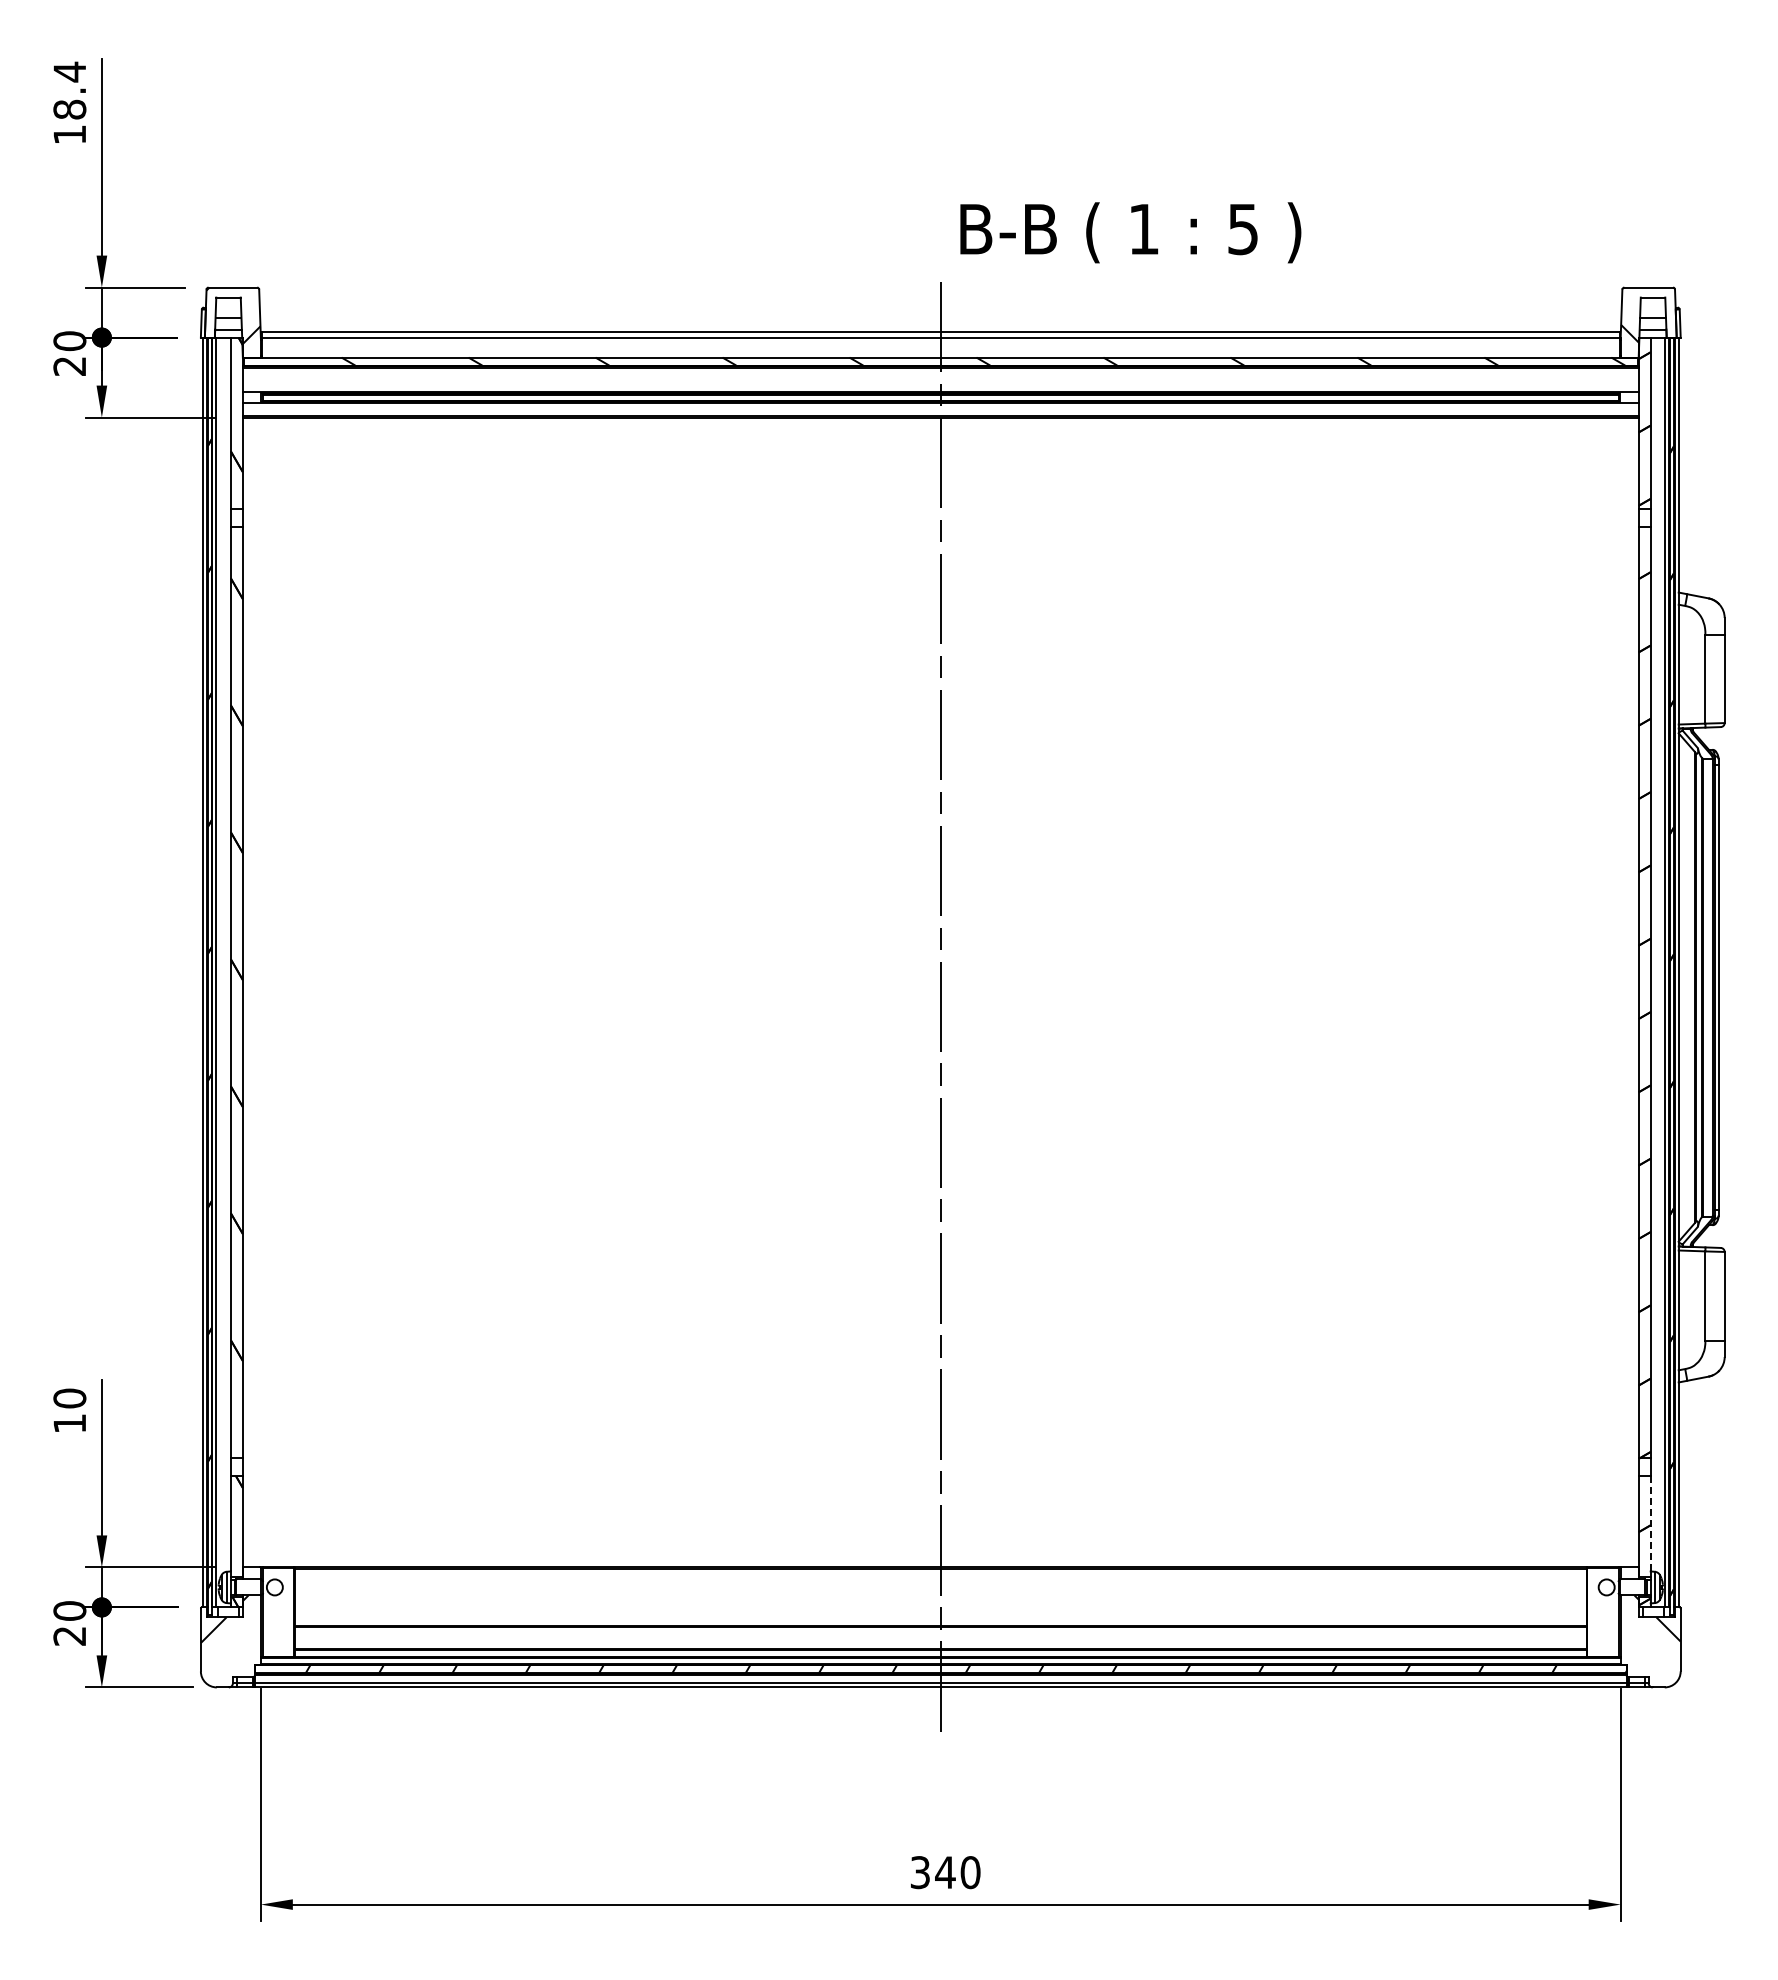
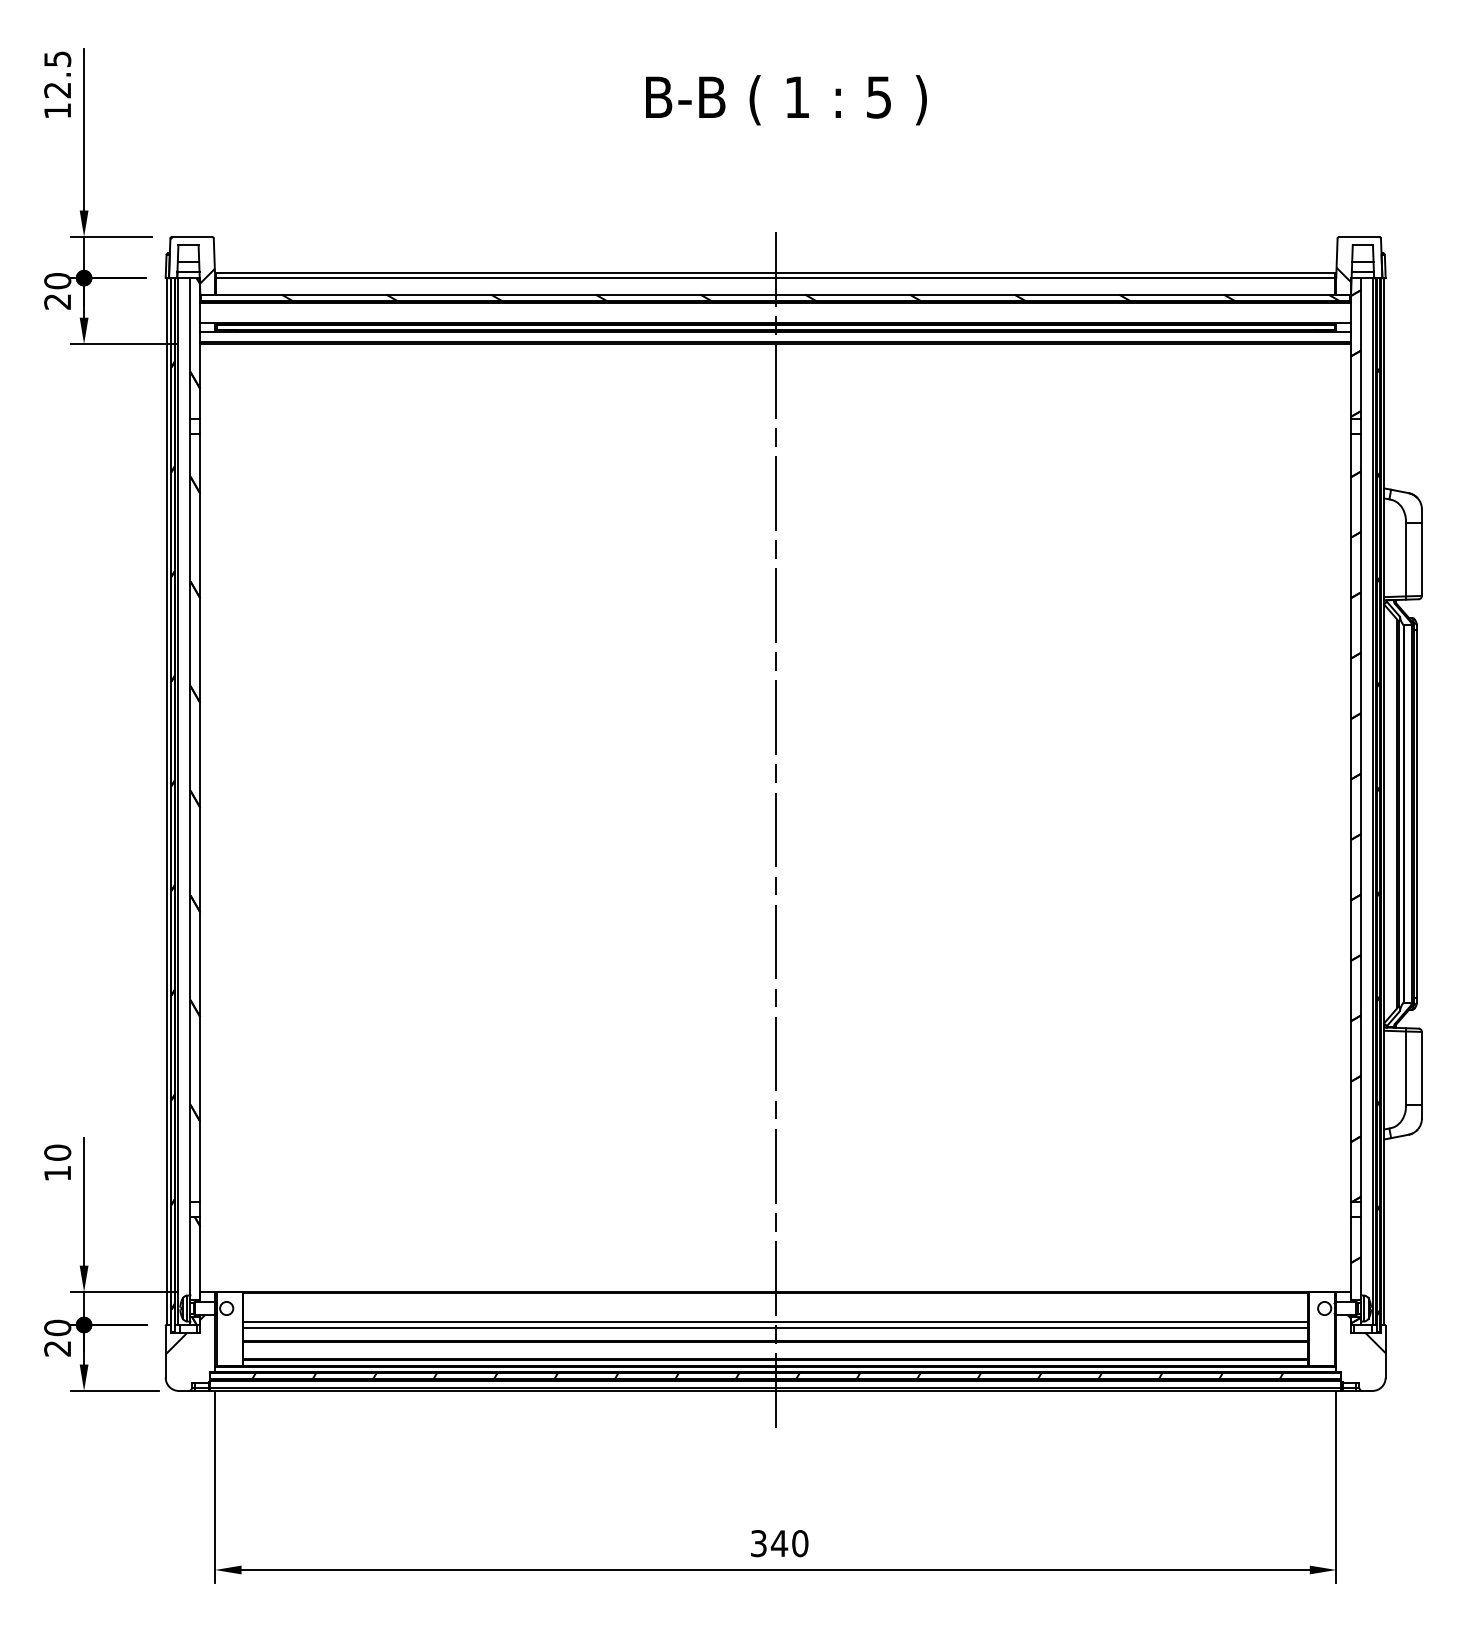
text: (69, 90) -> (57, 74), 18.4 -> 12.5
text: (1130, 232) -> (786, 100), moved
line: (1650, 1523) -> (1360, 1255), dashed -> solid
line: (940, 1603) -> (775, 1321), added
line: (940, 1611) -> (775, 1328), added

